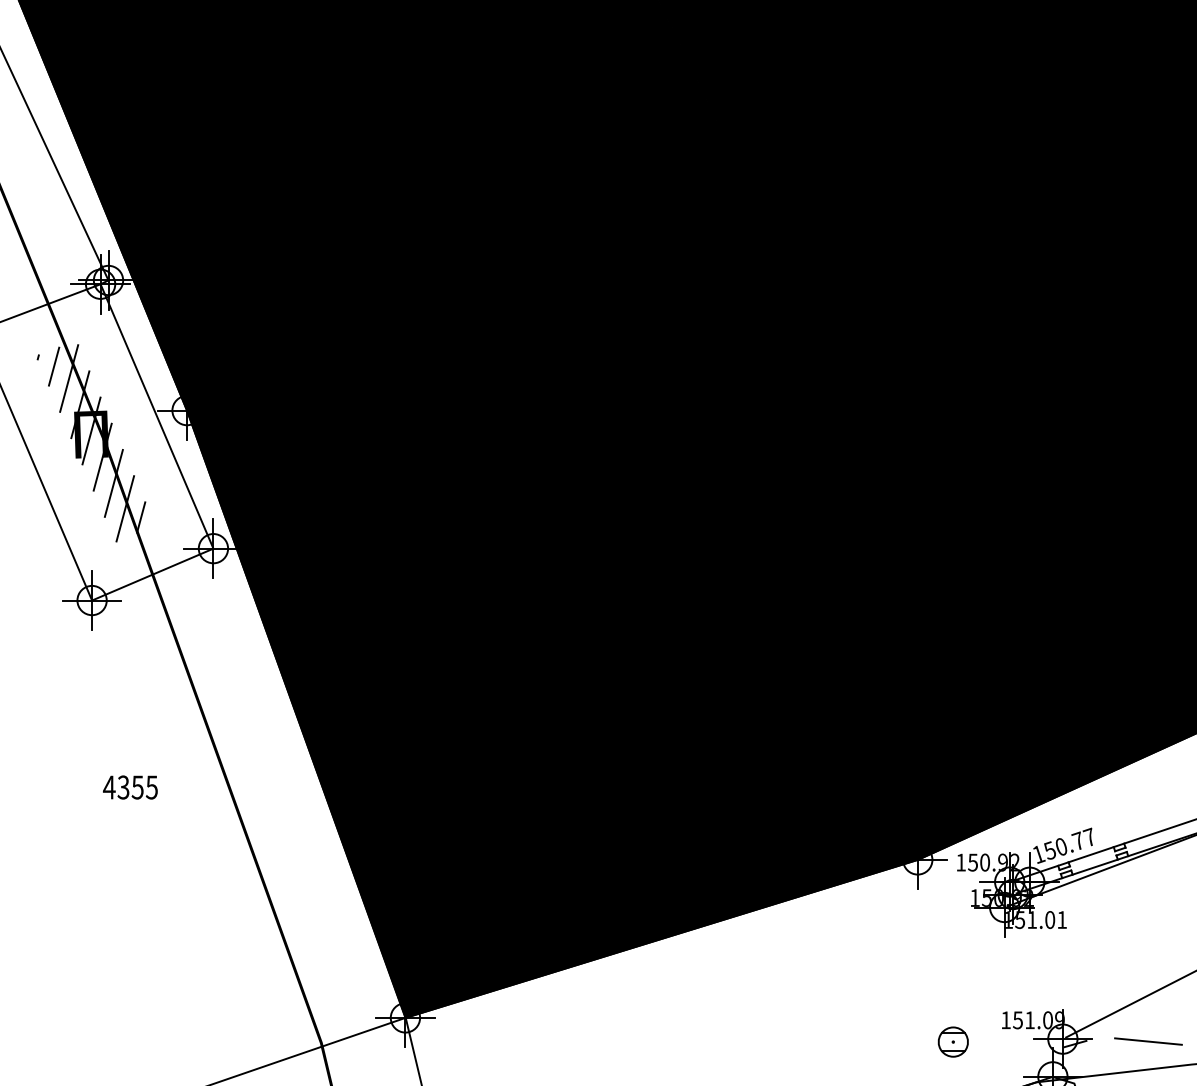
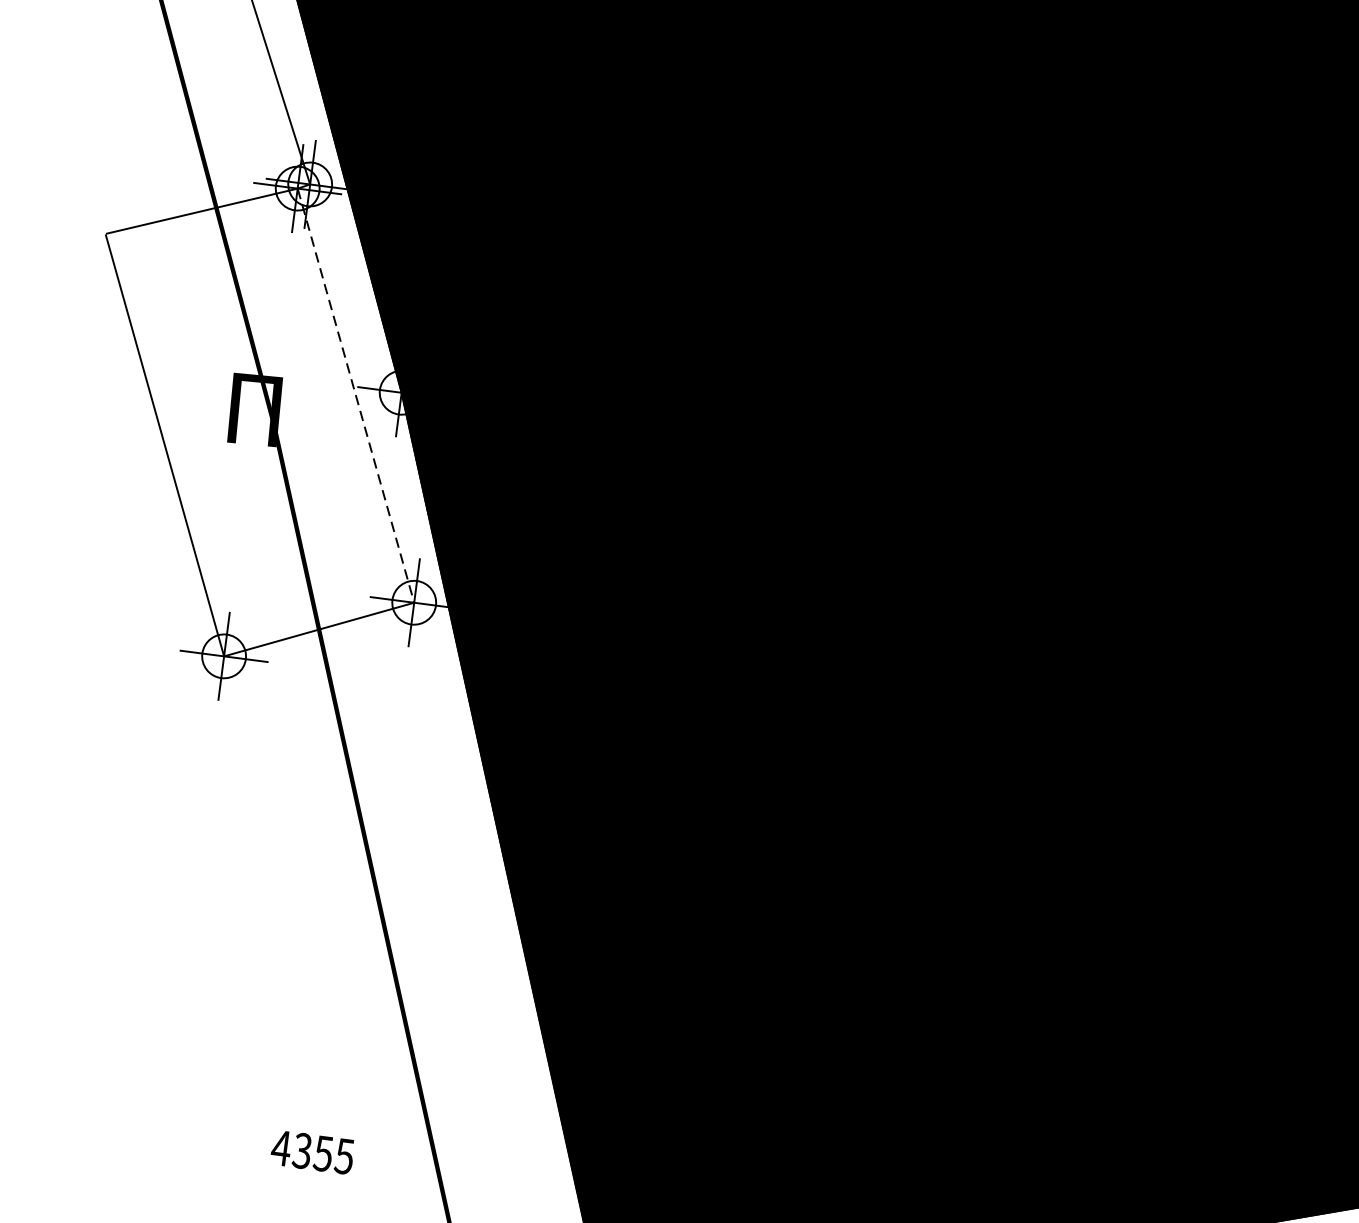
line: (157, 416) -> (356, 395), solid -> dashed
hatch: (91, 443) -> (253, 423), removed
text: (130, 787) -> (312, 1152), moved

